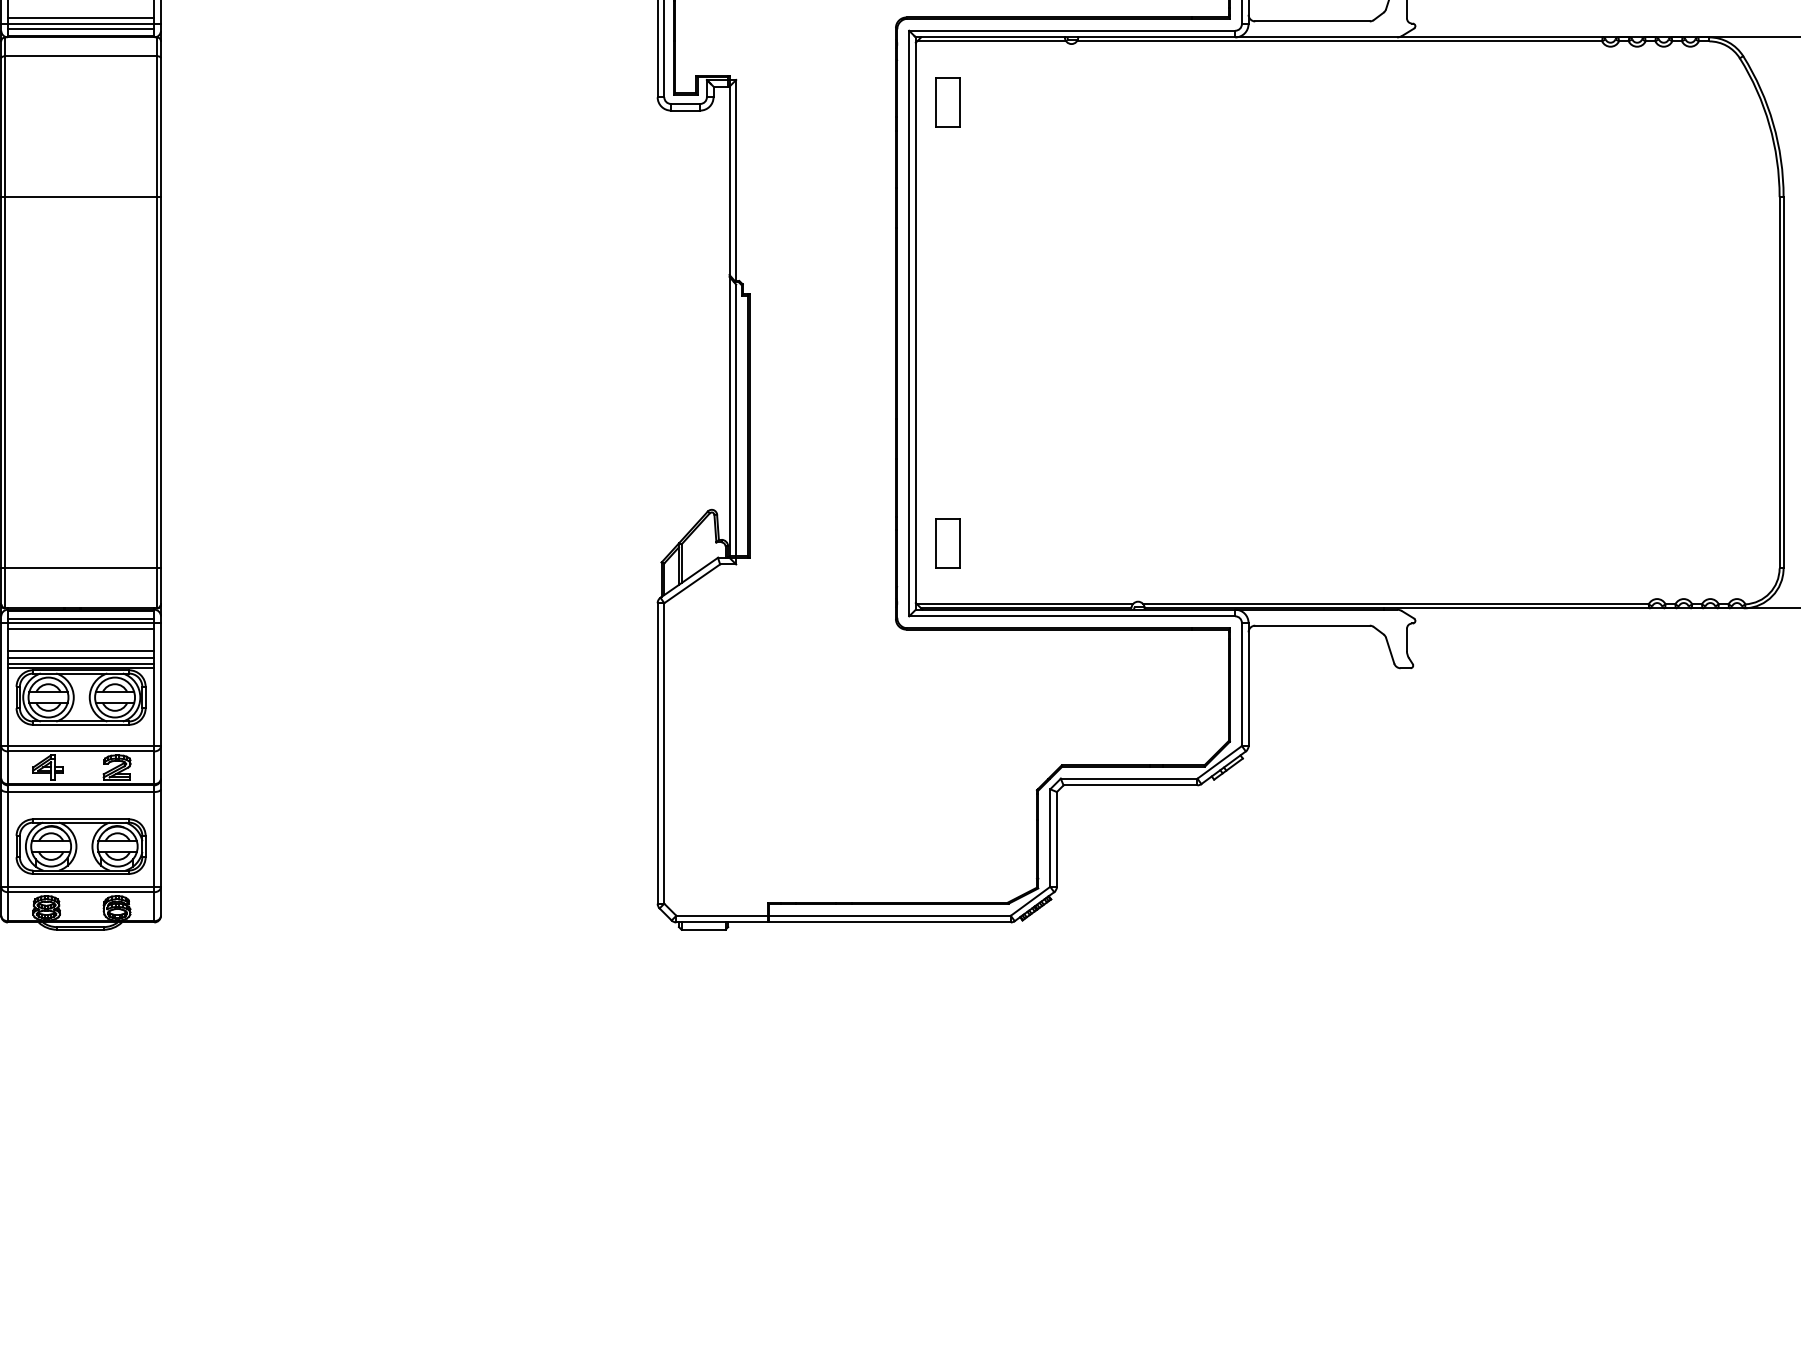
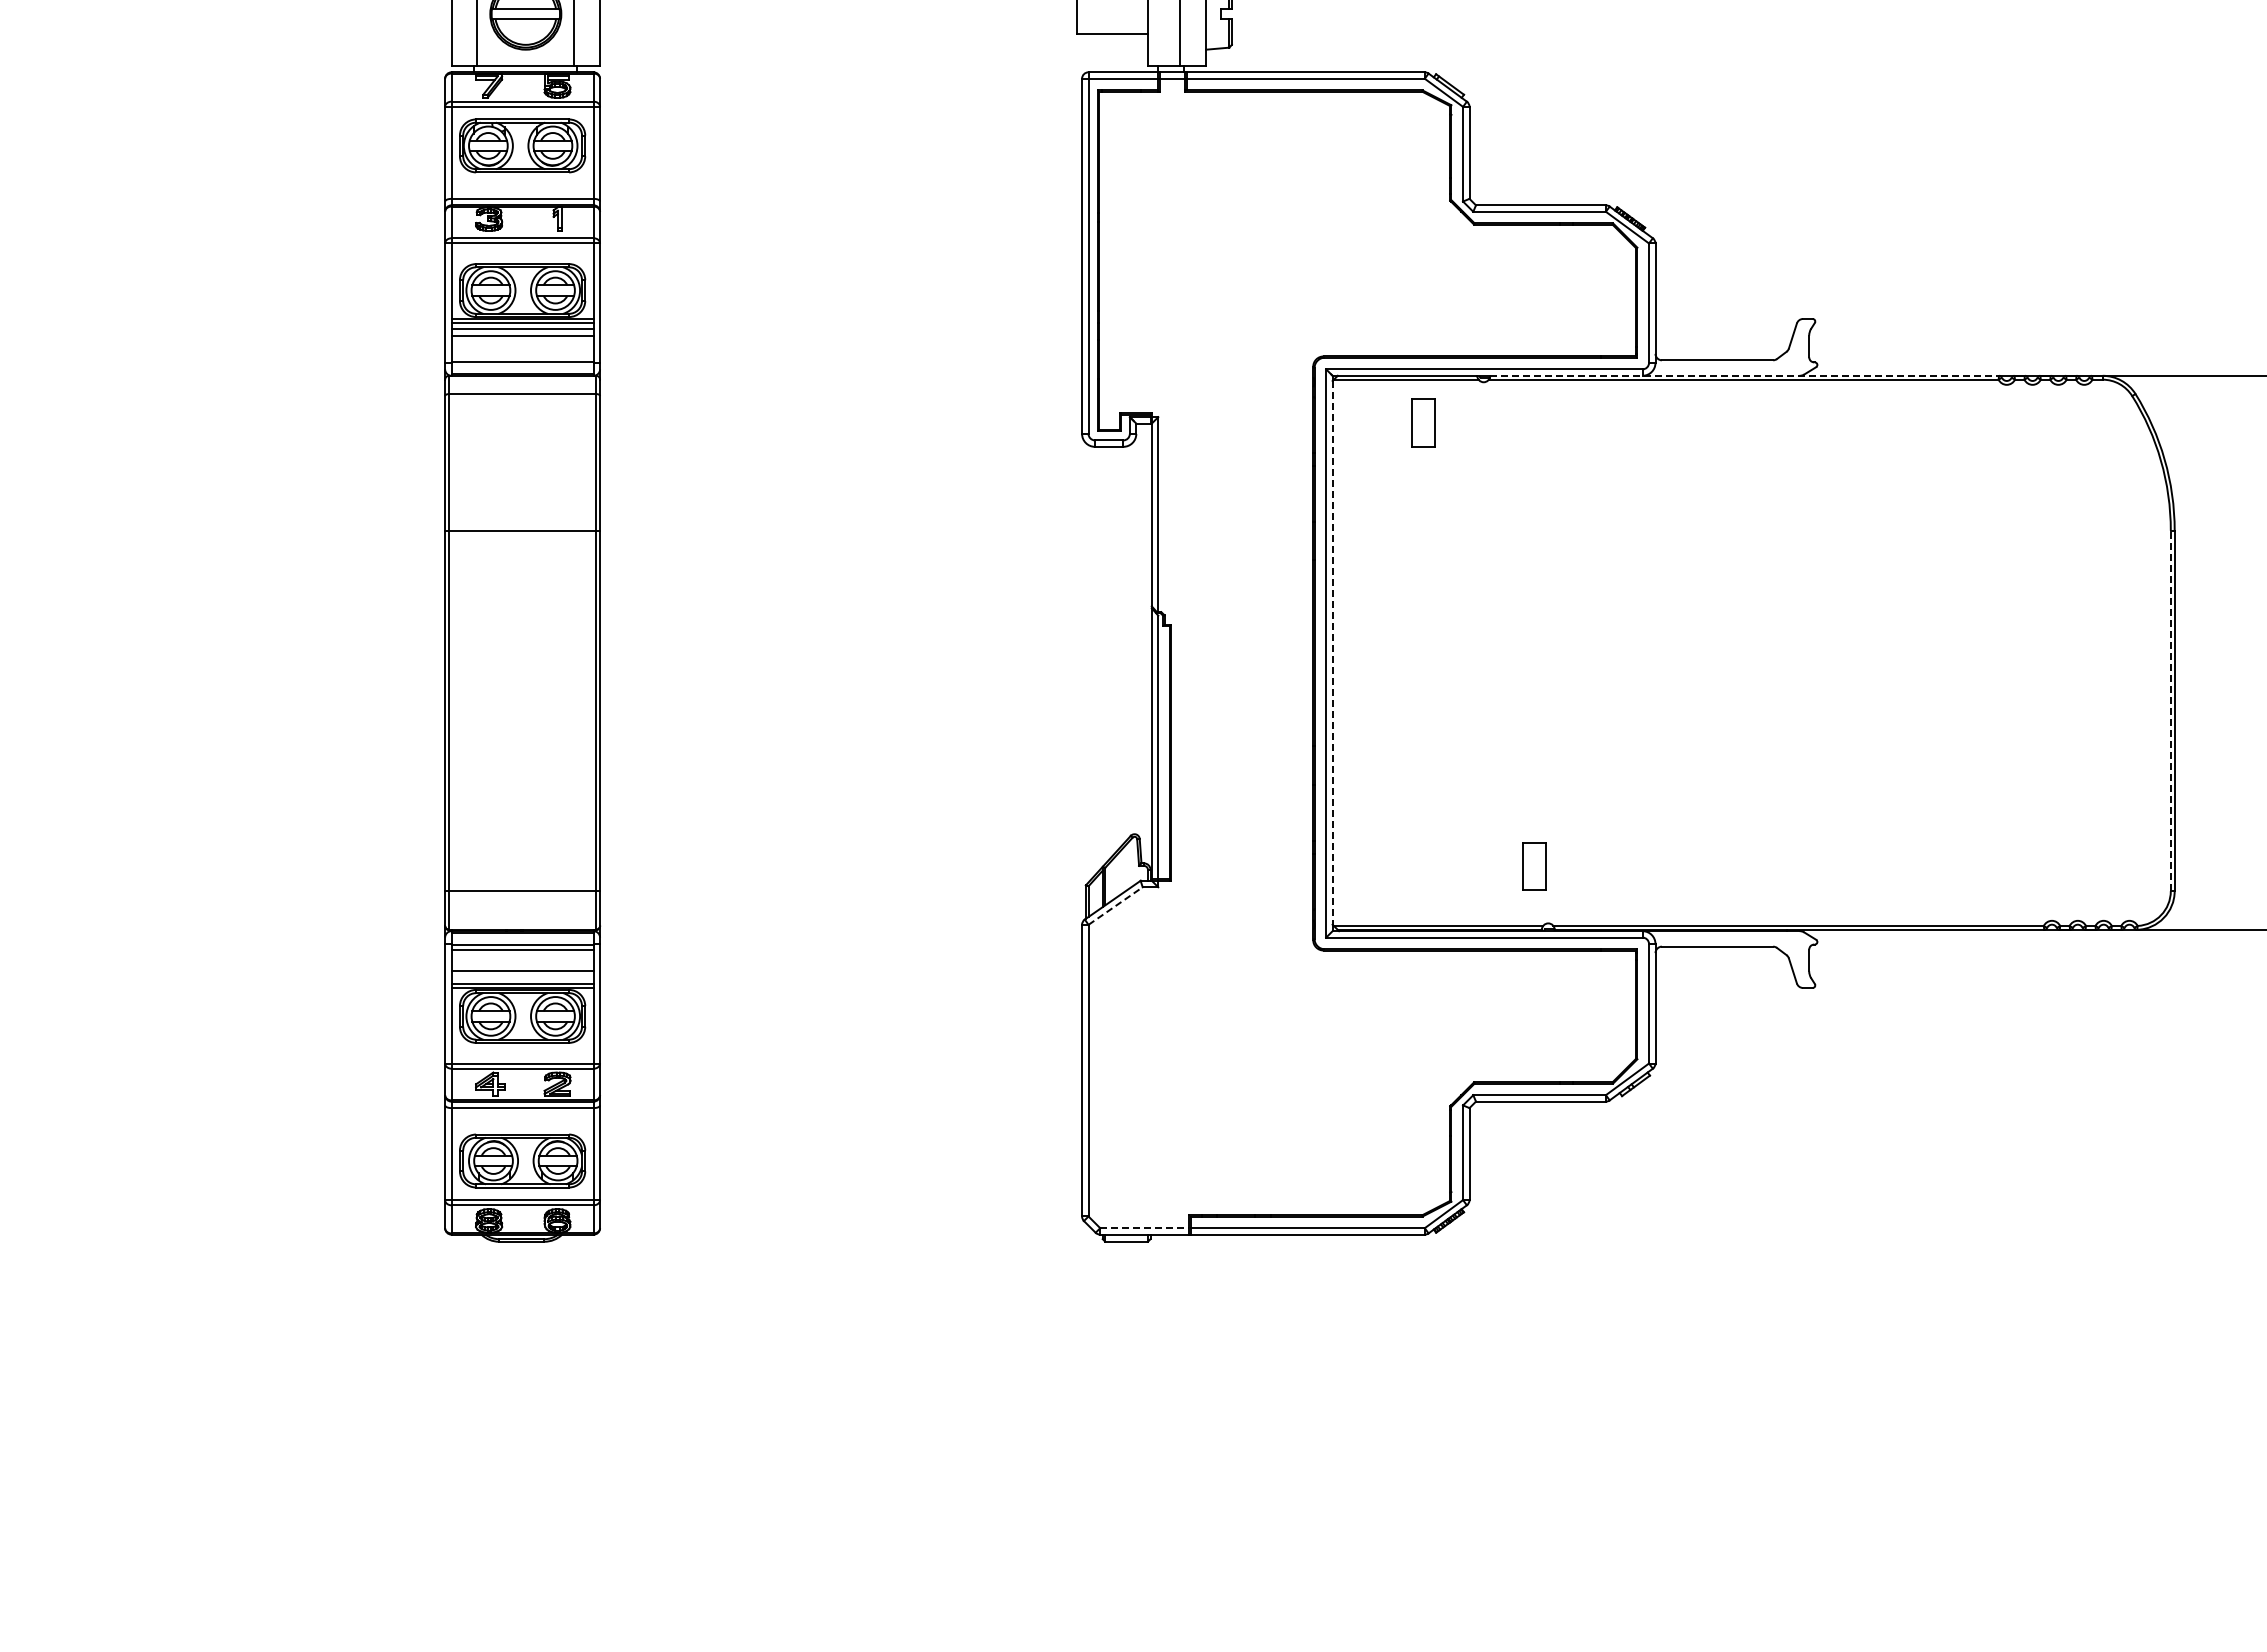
line: (81, 18) -> (522, 357), removed
line: (81, 28) -> (522, 367), removed
line: (1341, 37) -> (1745, 375), solid -> dashed
part: (947, 102) -> (1423, 422), moved
line: (915, 322) -> (1332, 652), solid -> dashed
line: (1779, 382) -> (2170, 710), solid -> dashed
part: (947, 543) -> (1534, 866), moved
line: (692, 584) -> (1115, 906), solid -> dashed
line: (81, 618) -> (522, 939), removed
line: (81, 658) -> (522, 978), removed
line: (721, 916) -> (1144, 1228), solid -> dashed

